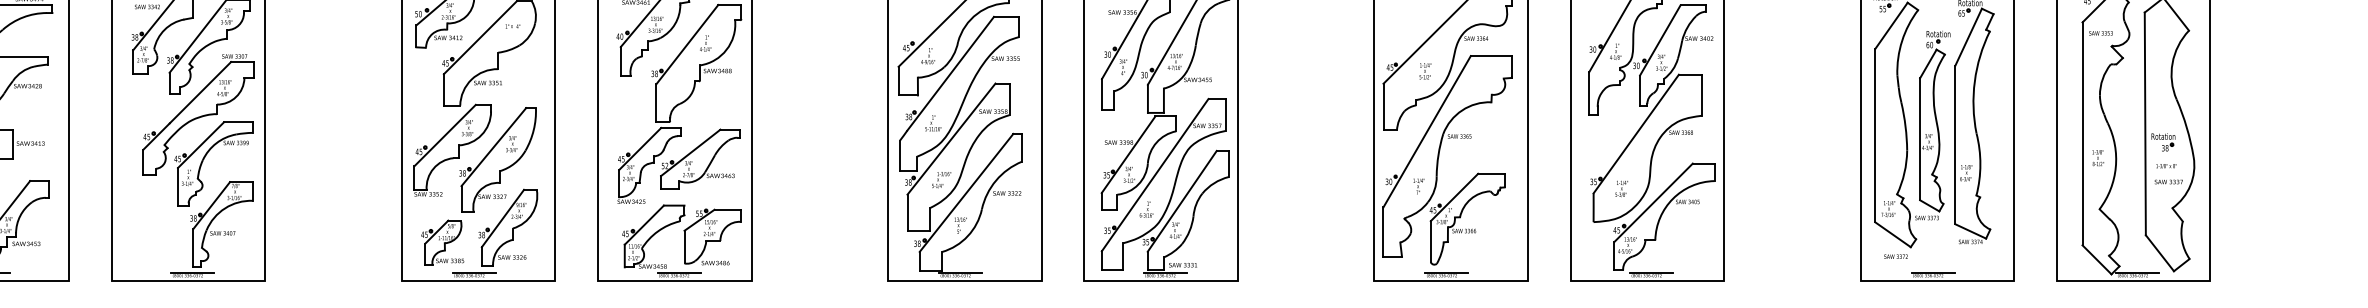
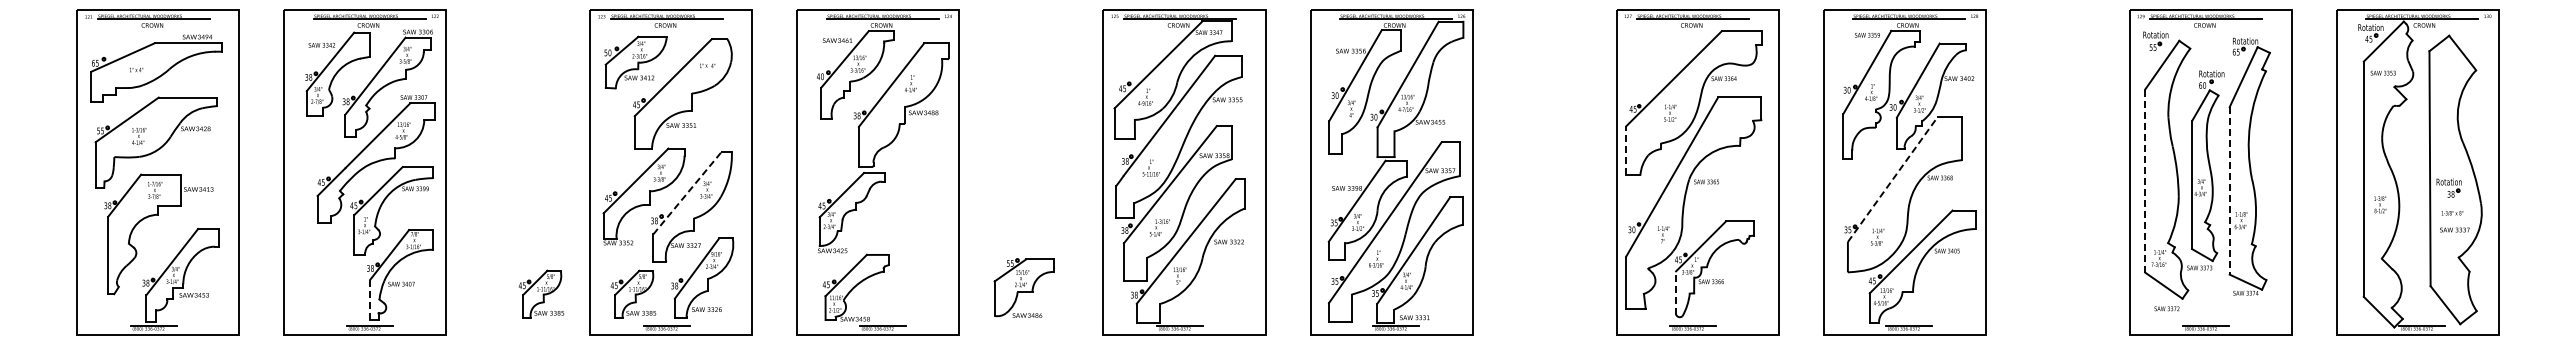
line: (1383, 106) -> (1626, 150), solid -> dashed
line: (1636, 134) -> (1893, 179), solid -> dashed
line: (1875, 135) -> (2145, 180), solid -> dashed
line: (1955, 144) -> (2229, 190), solid -> dashed
line: (493, 146) -> (687, 192), solid -> dashed
part: (699, 158) -> (904, 205), removed
part: (711, 236) -> (1023, 287), moved
line: (1431, 241) -> (1676, 292), solid -> dashed
part: (355, 242) -> (541, 293), added
line: (193, 247) -> (370, 299), solid -> dashed

